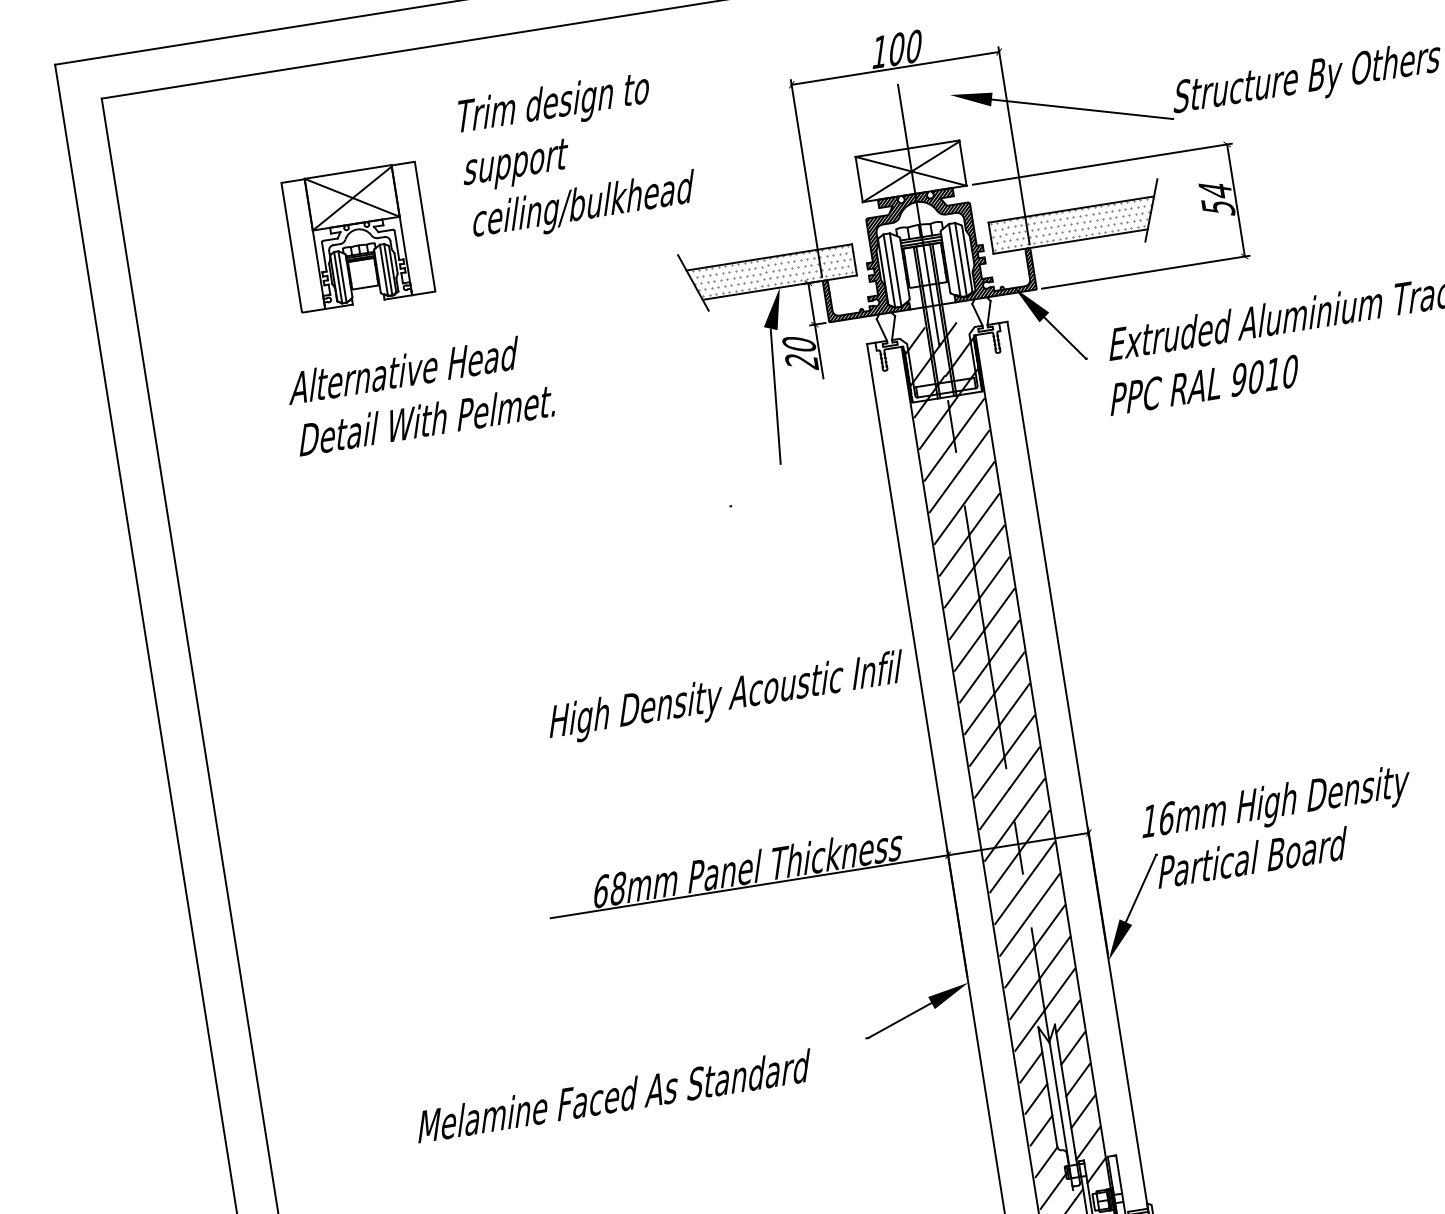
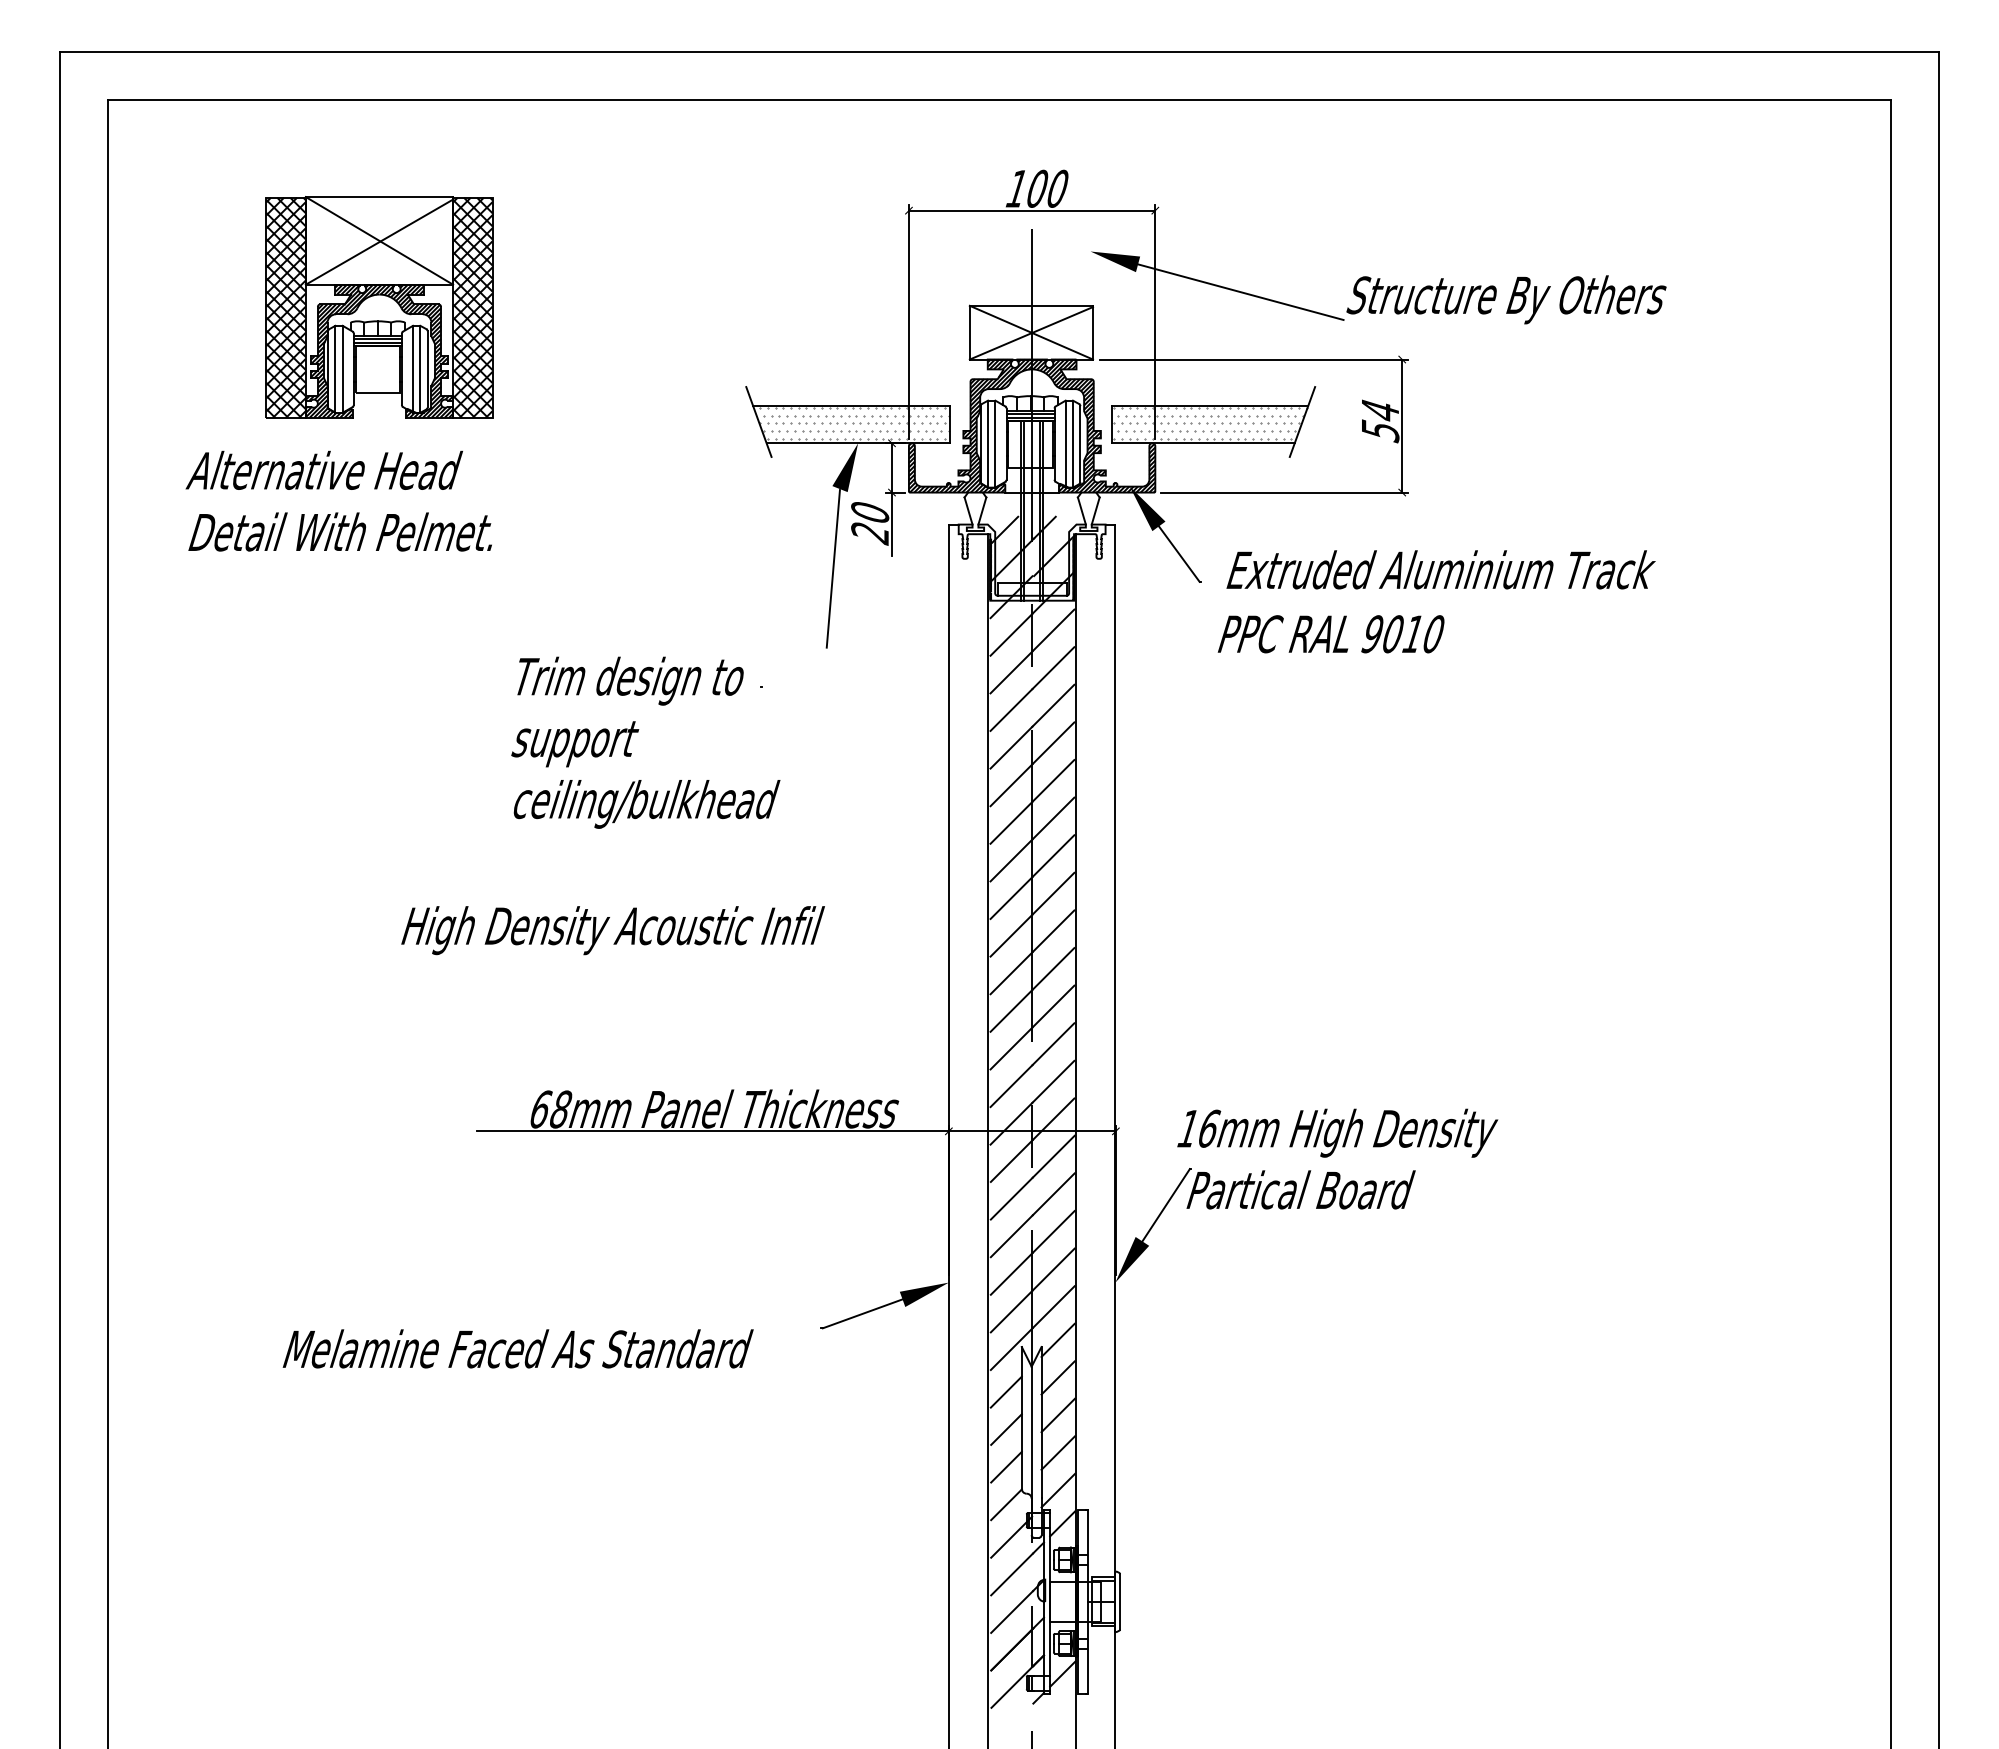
text: (575, 155) -> (645, 742), moved
part: (358, 237) -> (379, 307), size x1.43
text: (419, 394) -> (338, 500), moved
text: (725, 698) -> (612, 930), moved

